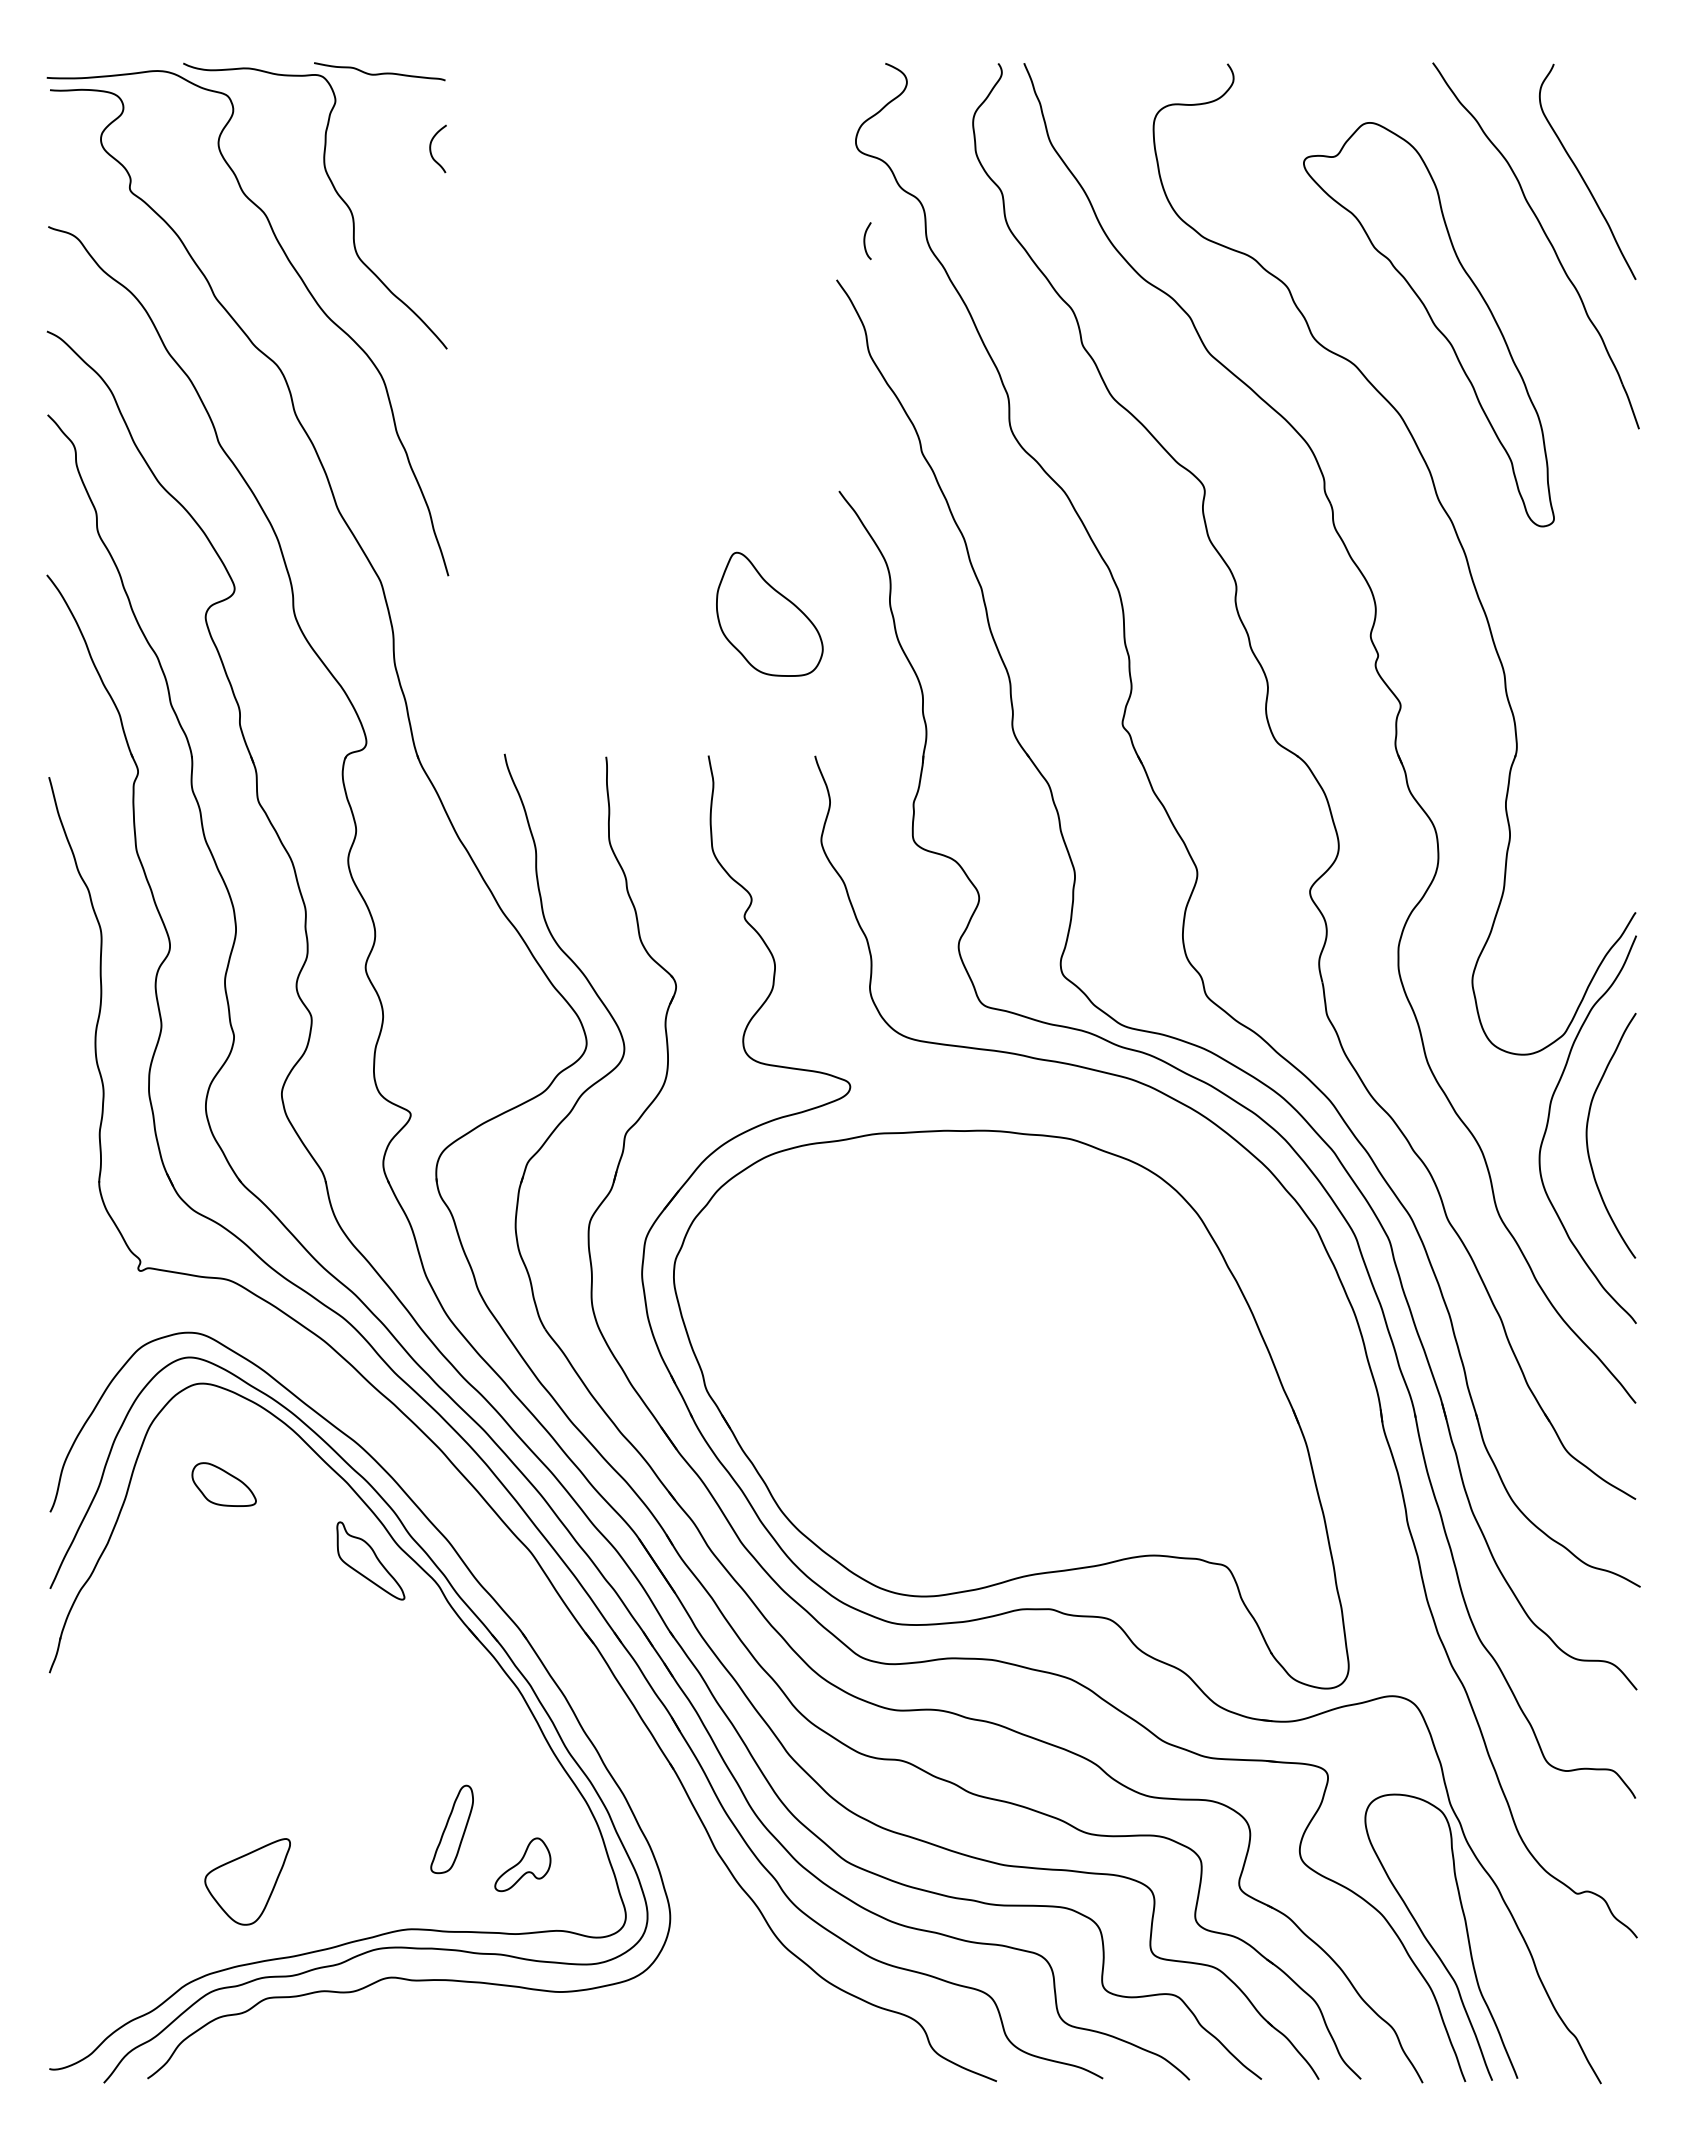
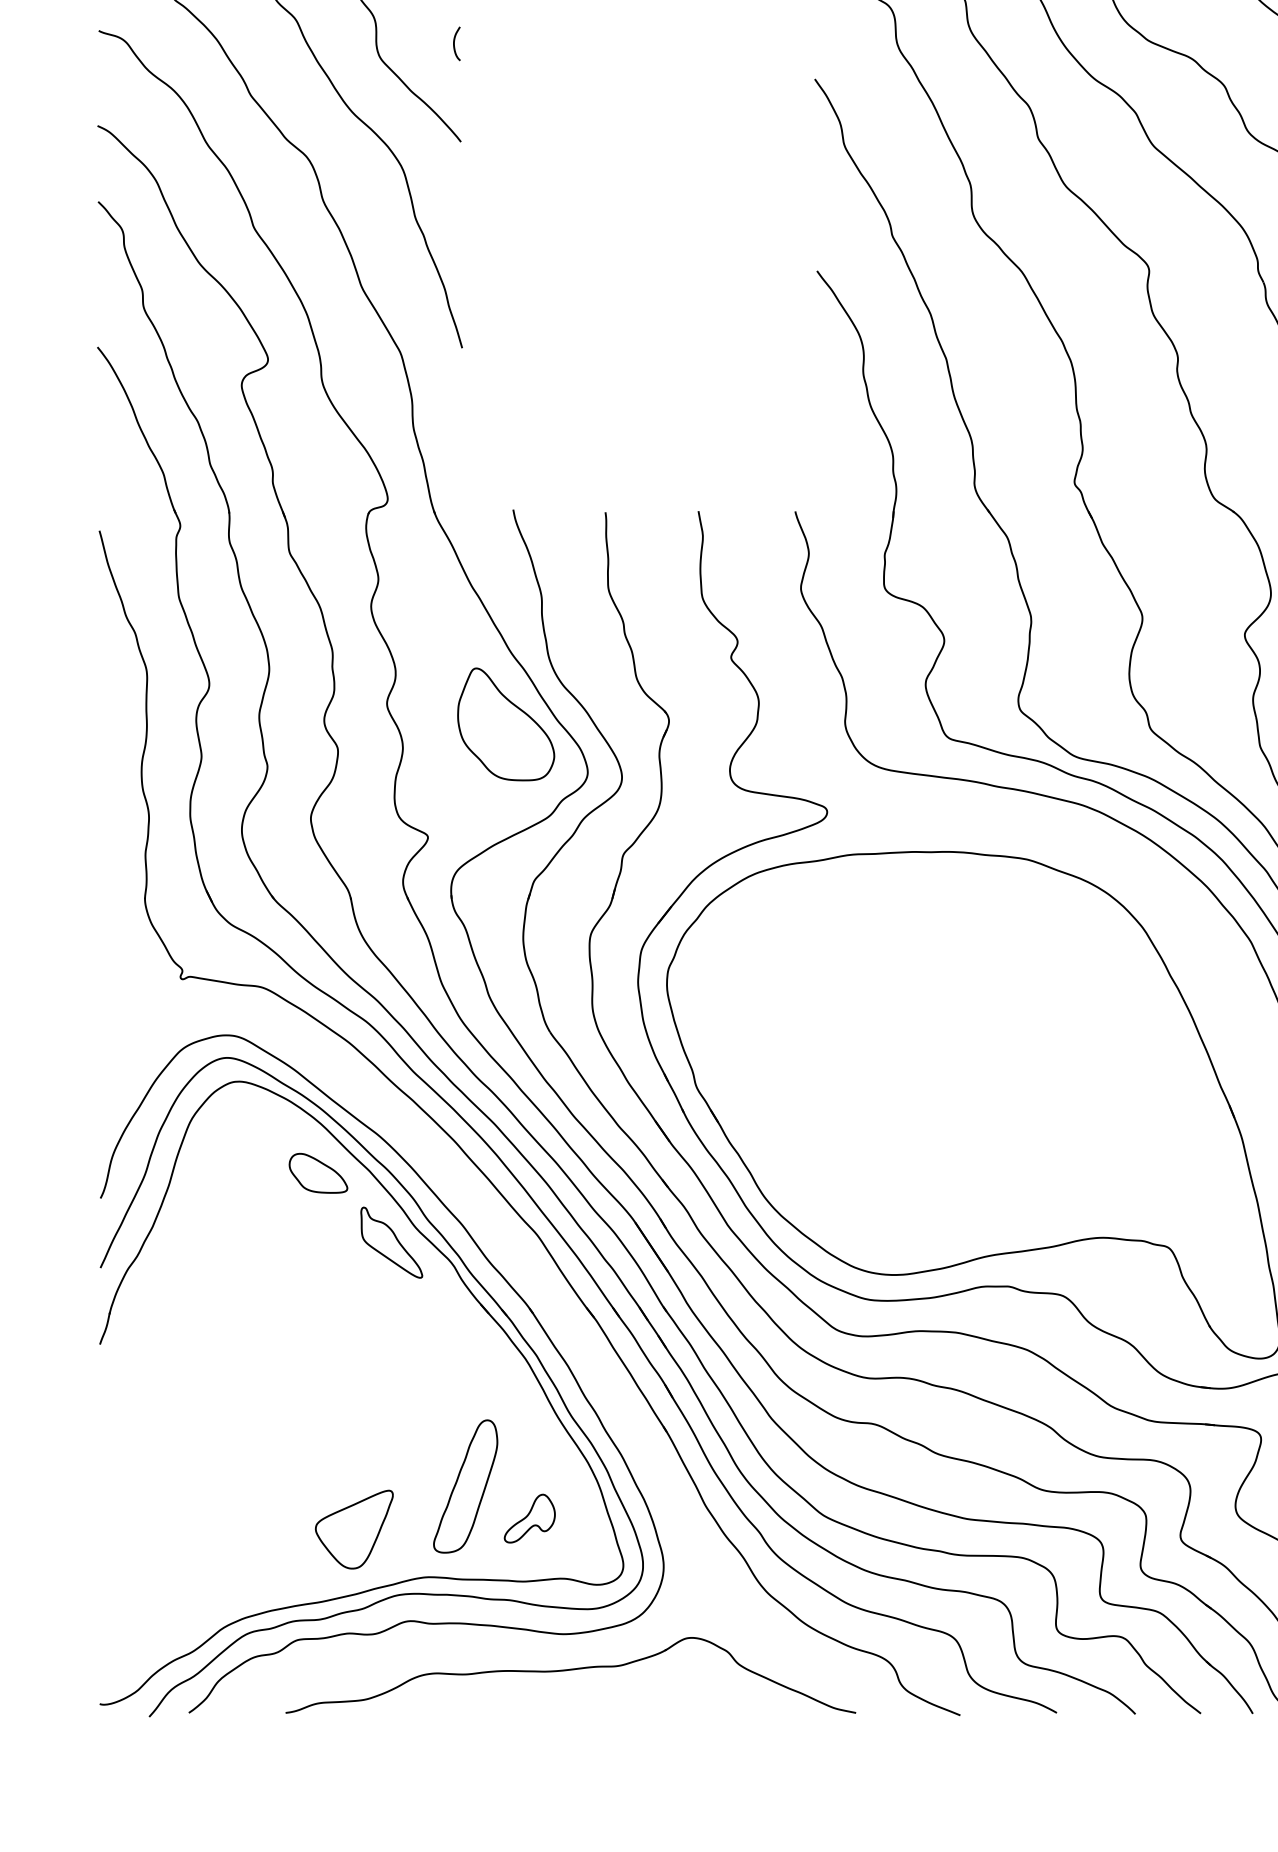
curve: (865, 241) -> (455, 44), moved
part: (769, 613) -> (505, 723), moved
part: (223, 1484) -> (317, 1173), moved
part: (451, 1829) -> (465, 1486), size x1.67
part: (247, 1881) -> (354, 1529), moved
part: (568, 2037) -> (571, 1675), added

